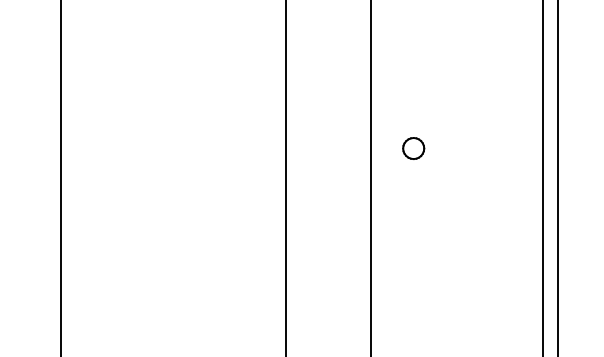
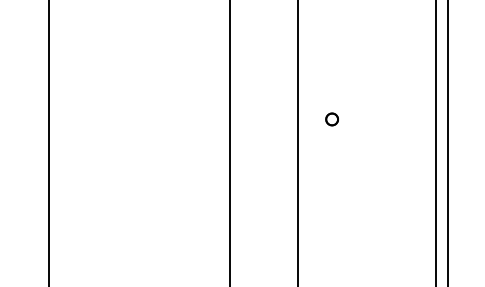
part: (412, 148) -> (331, 119), size x0.7

